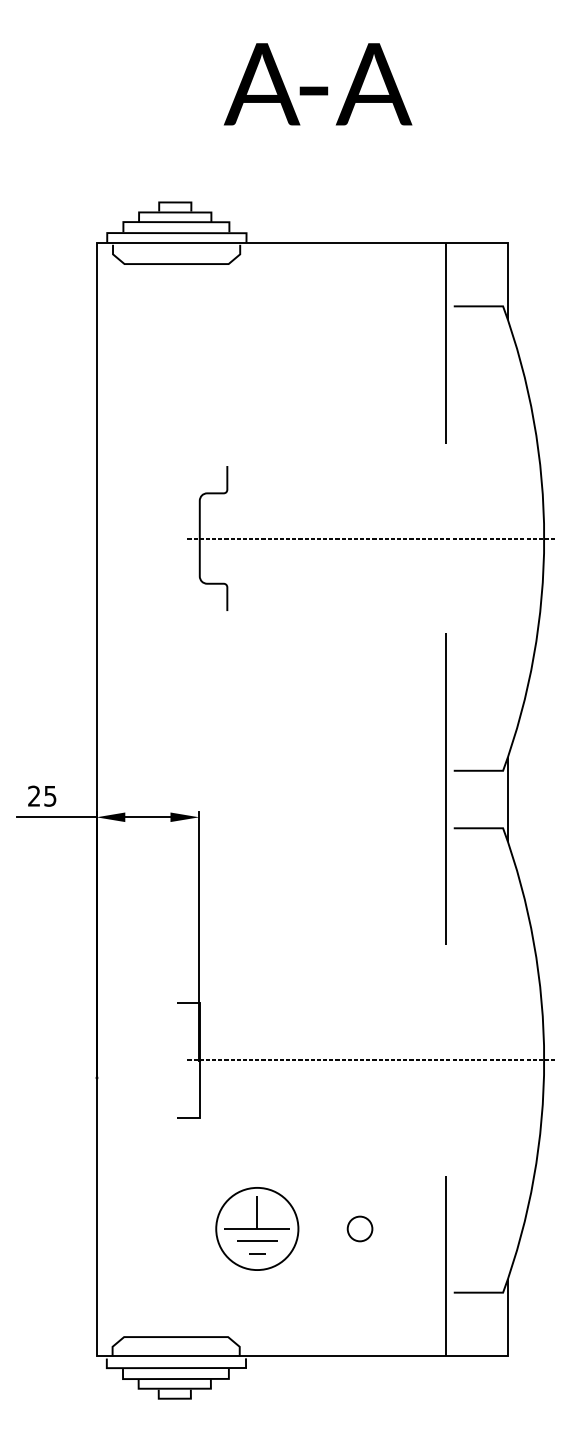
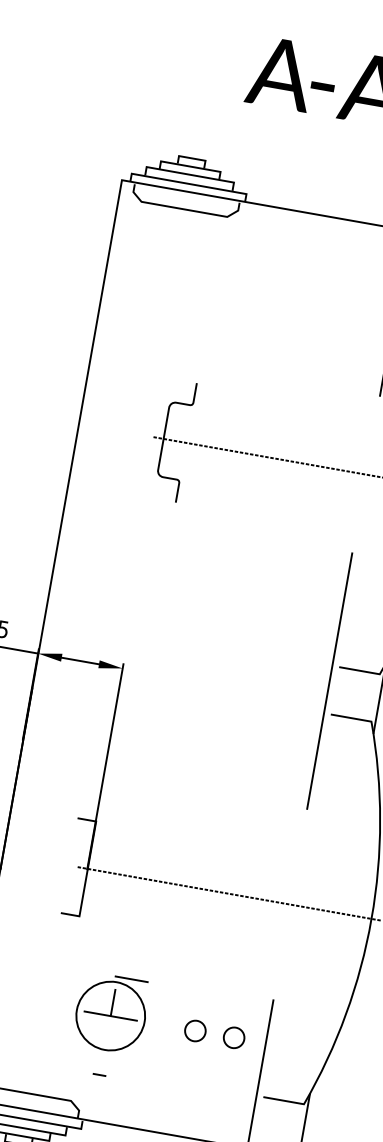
part: (406, 1228) -> (233, 1037), added
line: (257, 1240) -> (131, 978), moved
line: (257, 1253) -> (99, 1074), moved

